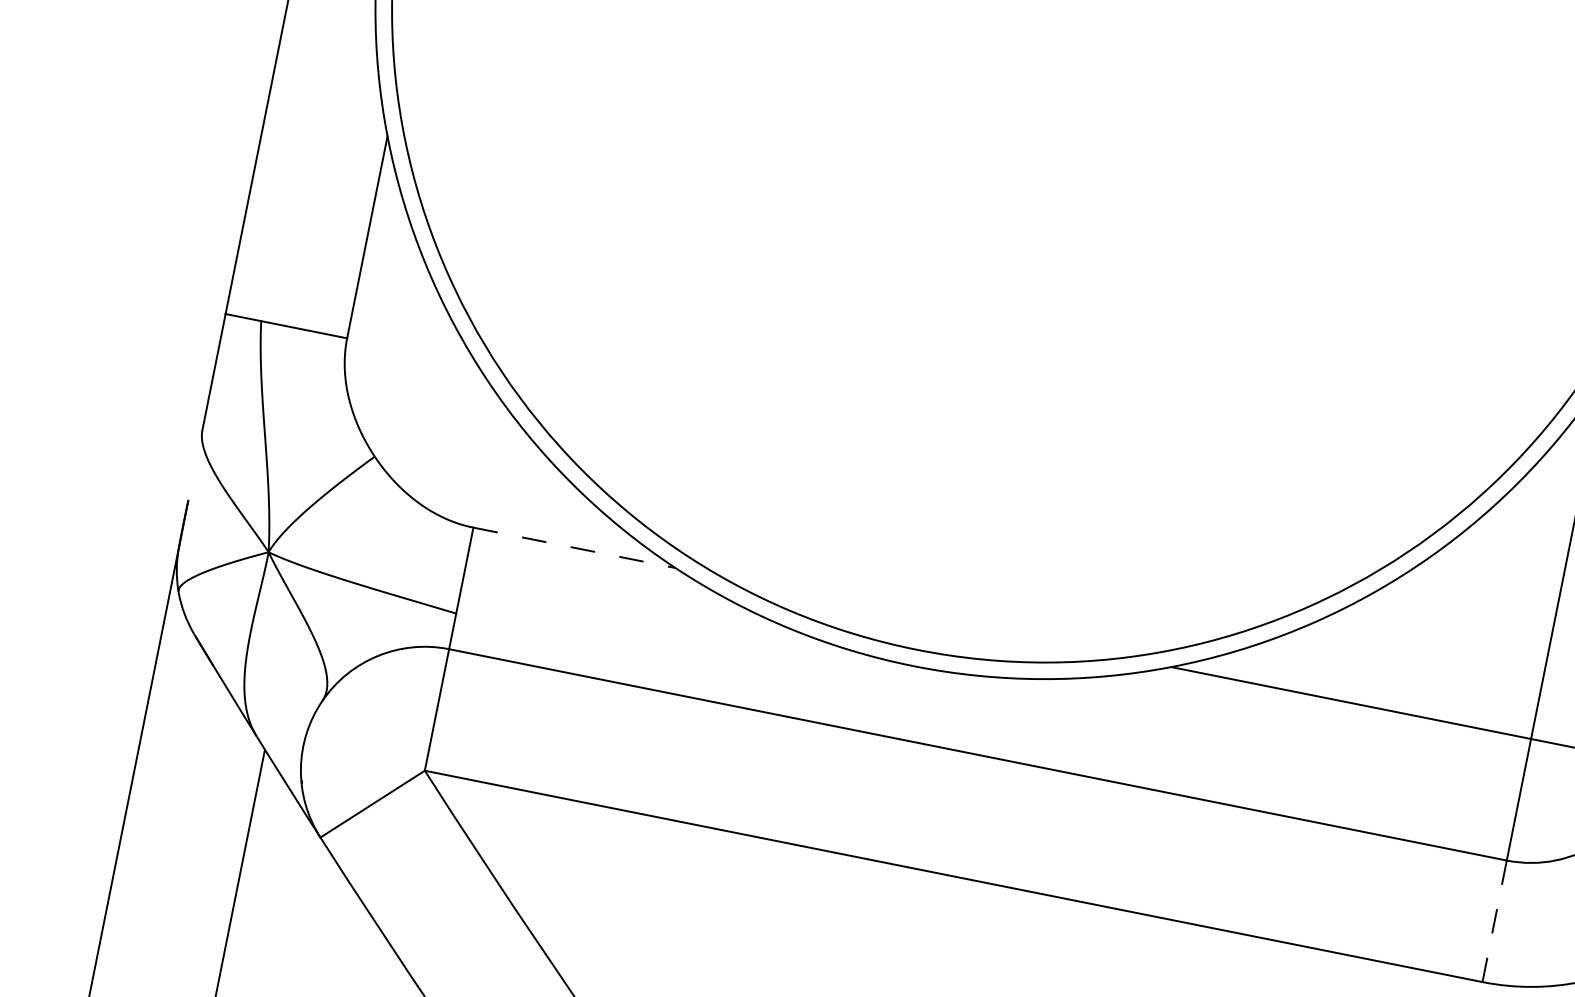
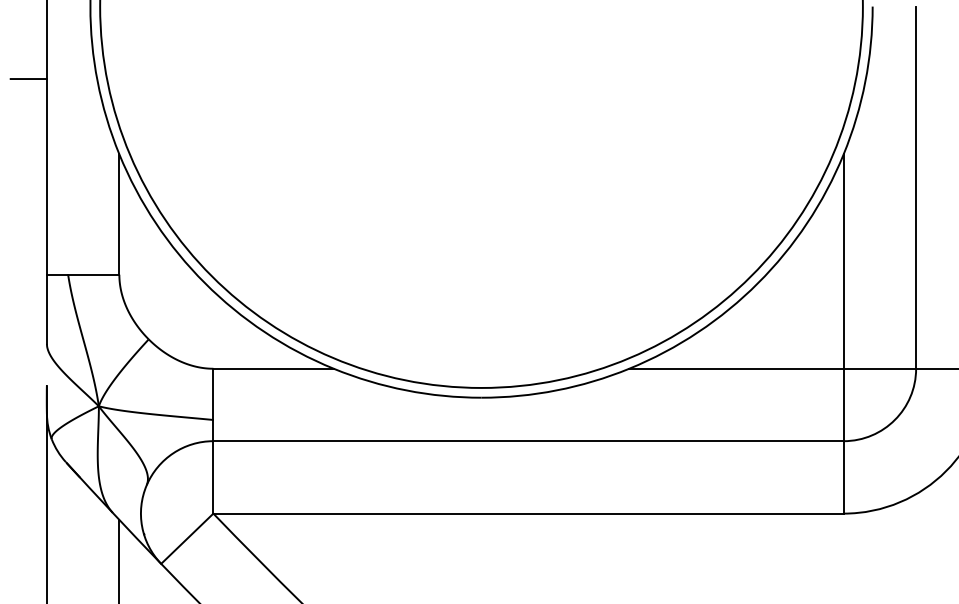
line: (576, 547) -> (274, 368), dashed -> solid
line: (1494, 921) -> (843, 477), dashed -> solid

